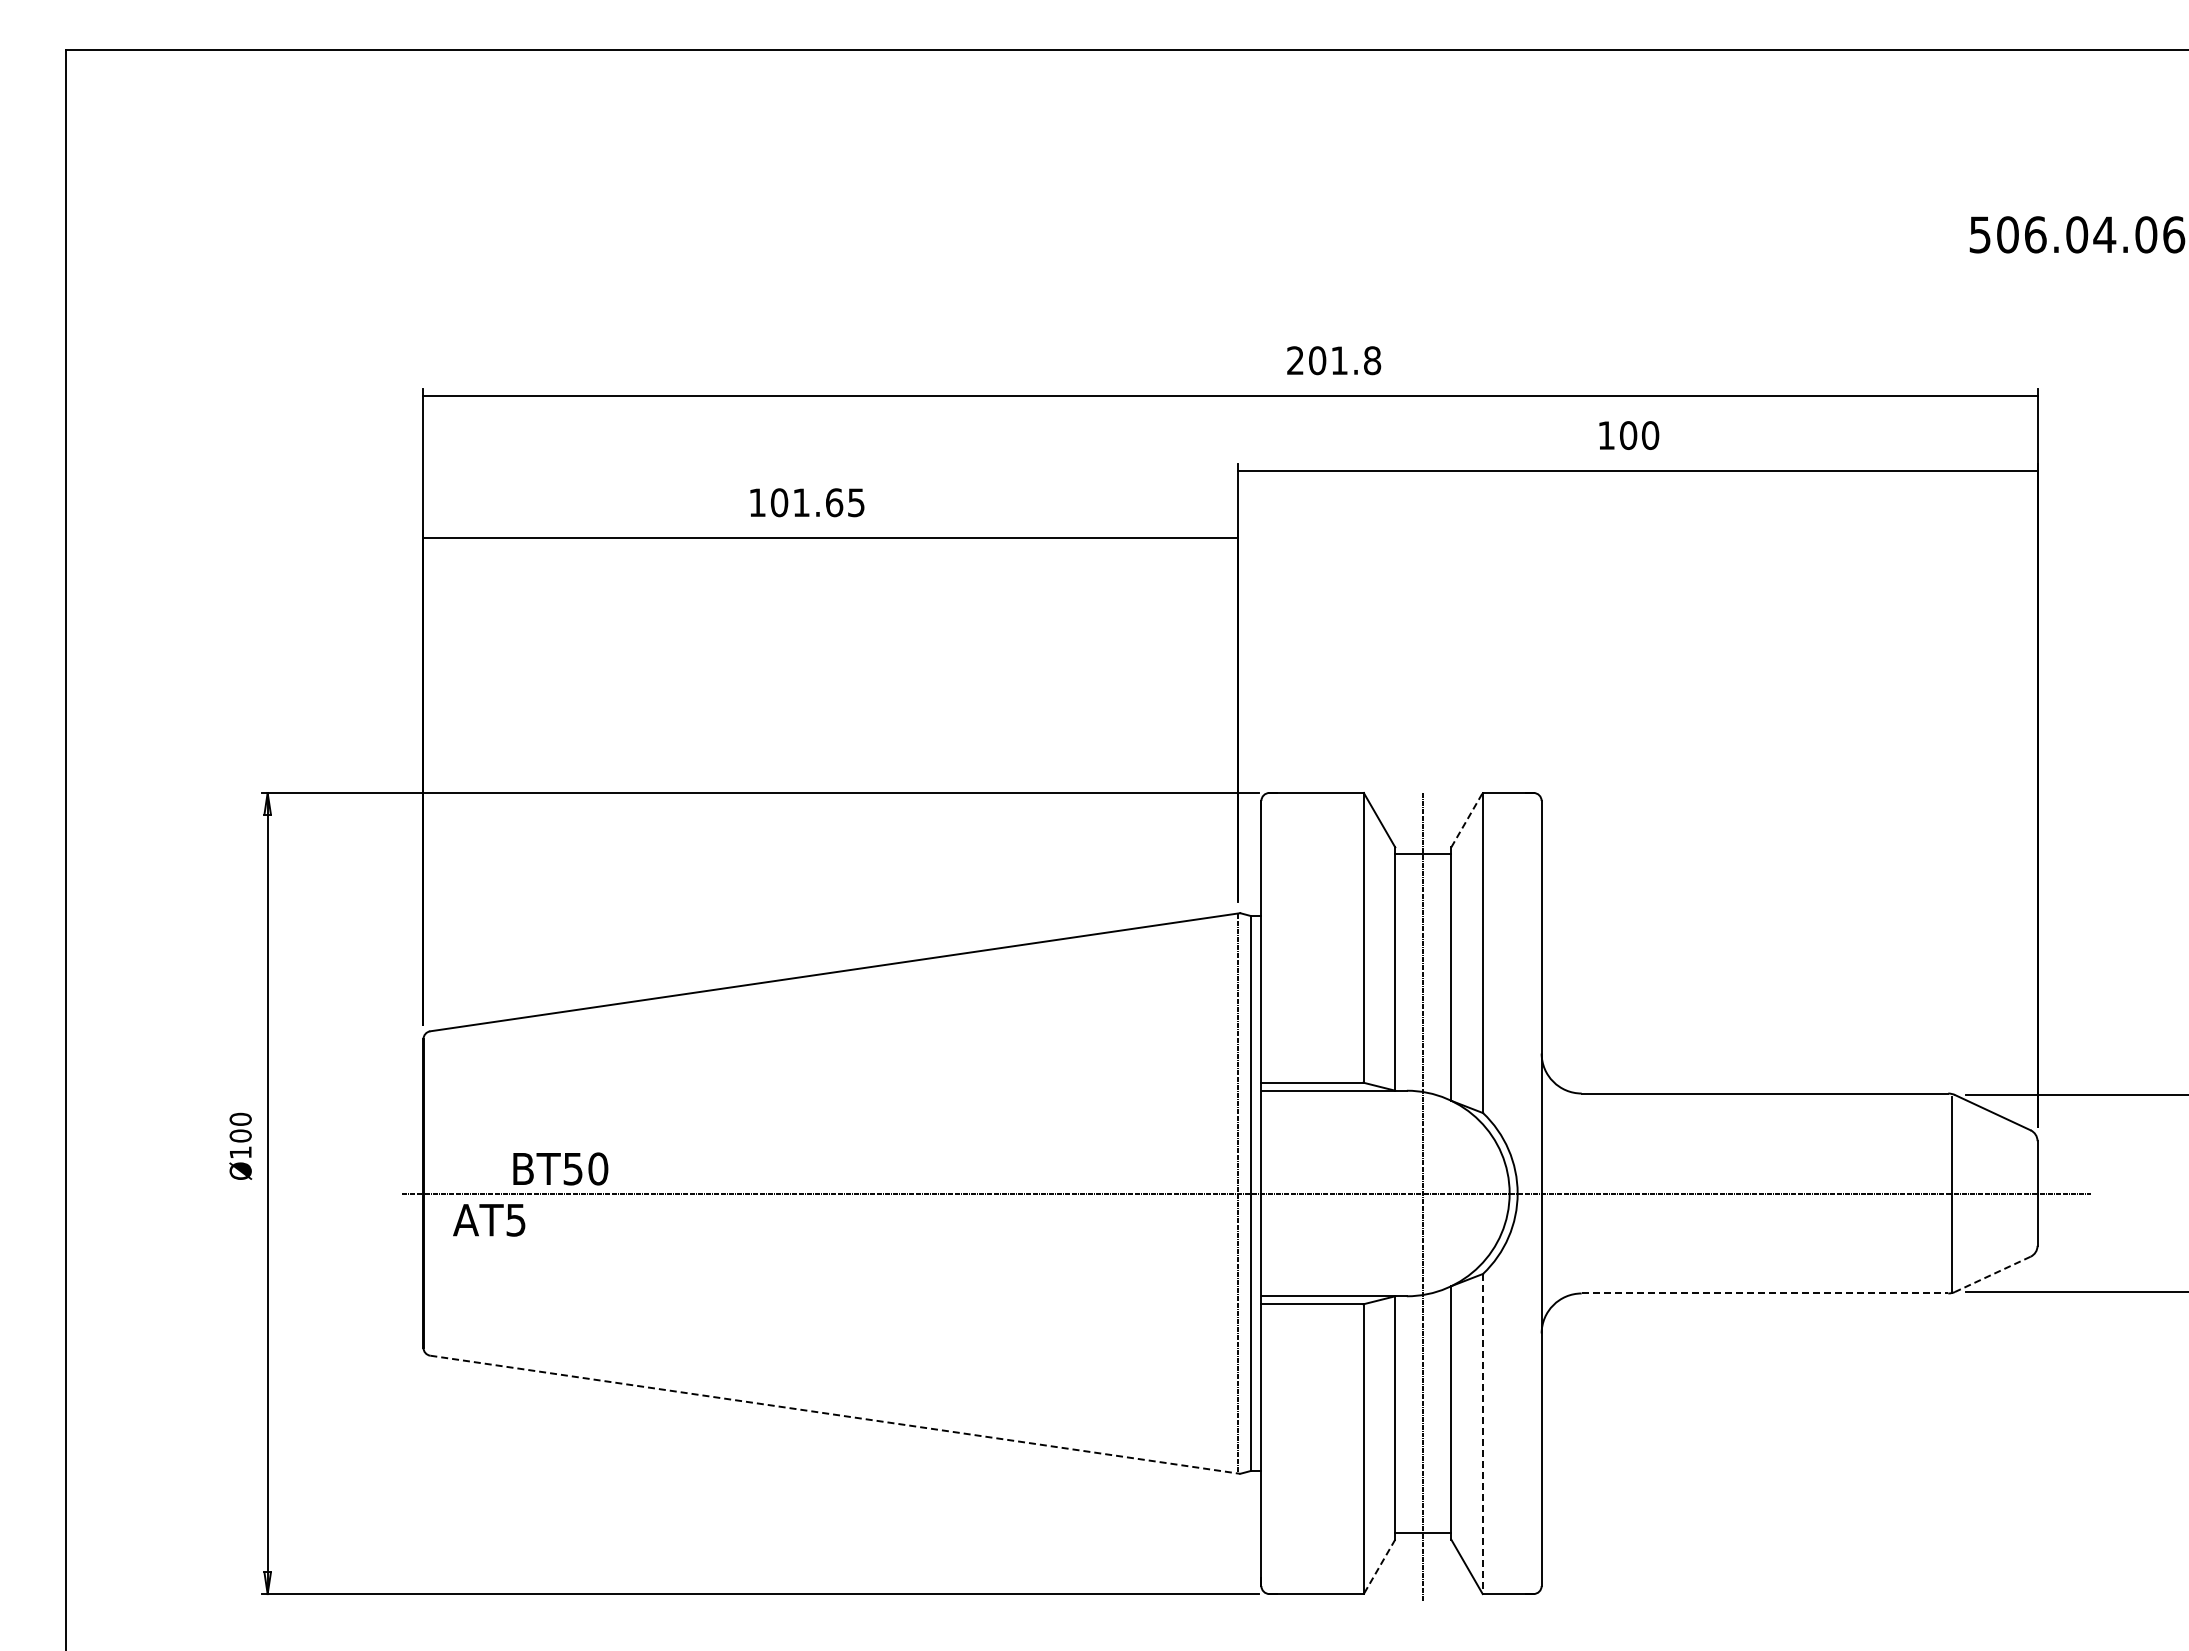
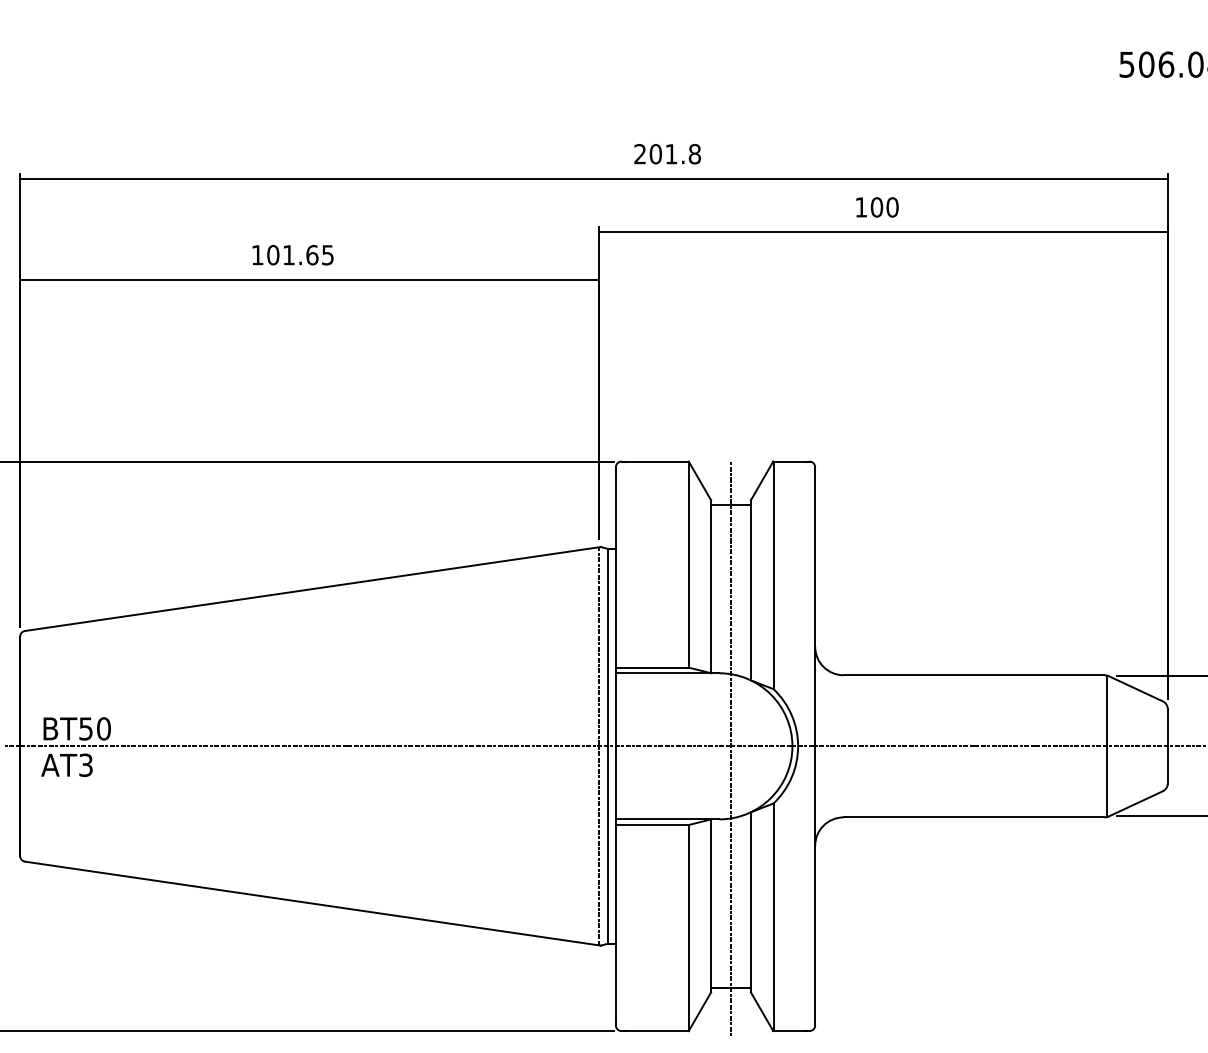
line: (1467, 819) -> (762, 480), dashed -> solid
text: (560, 1168) -> (77, 728), moved
text: (516, 1219) -> (86, 764), AT5 -> AT3
line: (1992, 1274) -> (1135, 803), dashed -> solid
line: (1765, 1293) -> (974, 817), dashed -> solid
line: (835, 1414) -> (313, 903), dashed -> solid
line: (1483, 1434) -> (773, 917), dashed -> solid
line: (1379, 1567) -> (699, 1012), dashed -> solid

